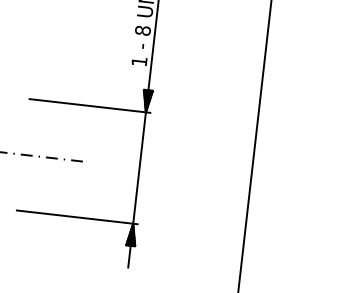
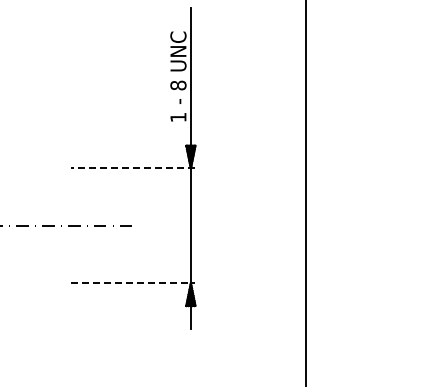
line: (89, 106) -> (132, 168), solid -> dashed
line: (77, 217) -> (133, 283), solid -> dashed

